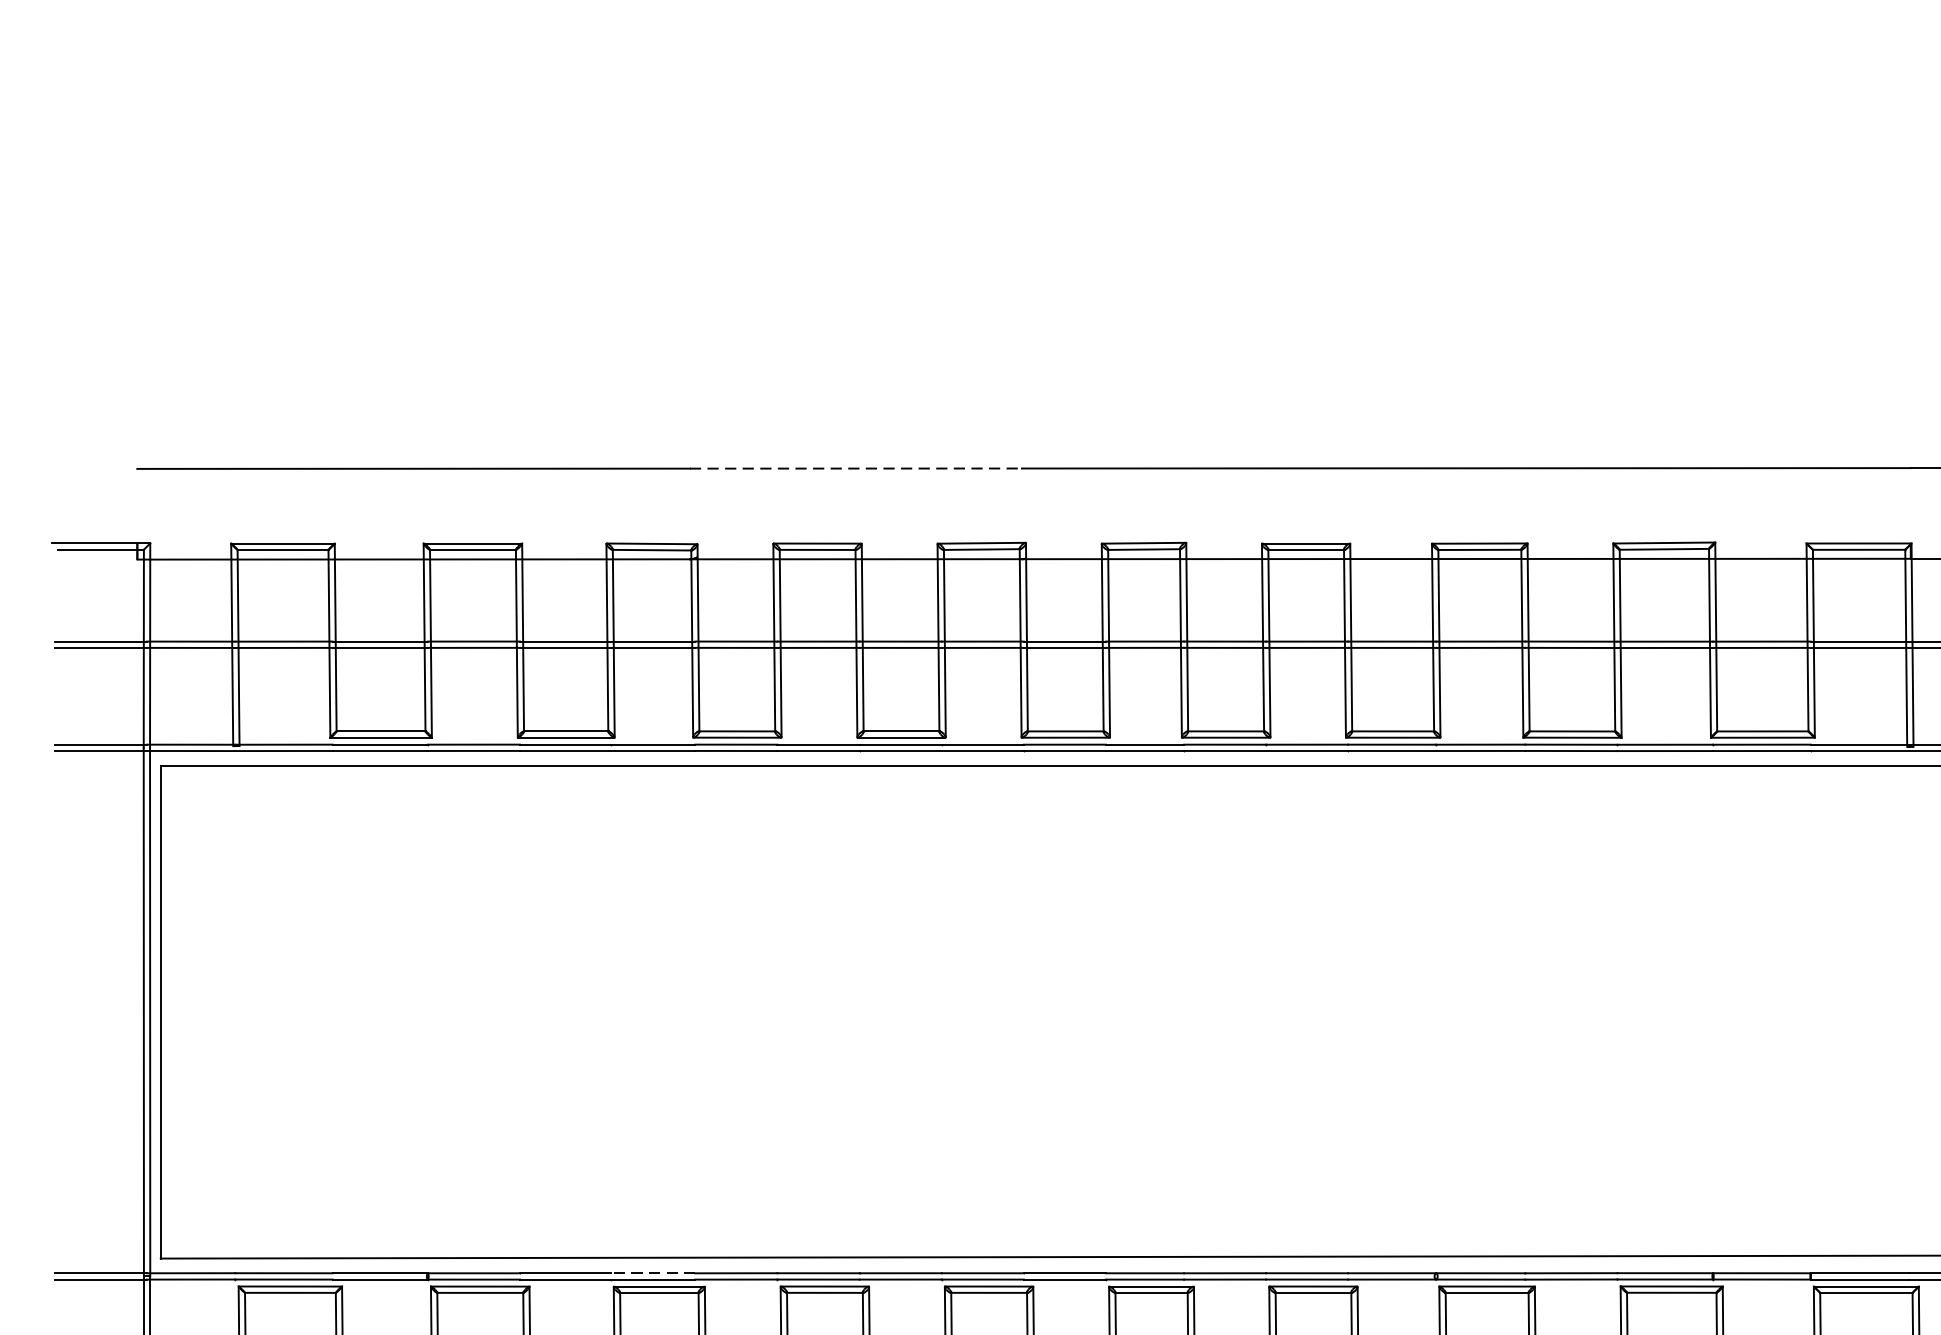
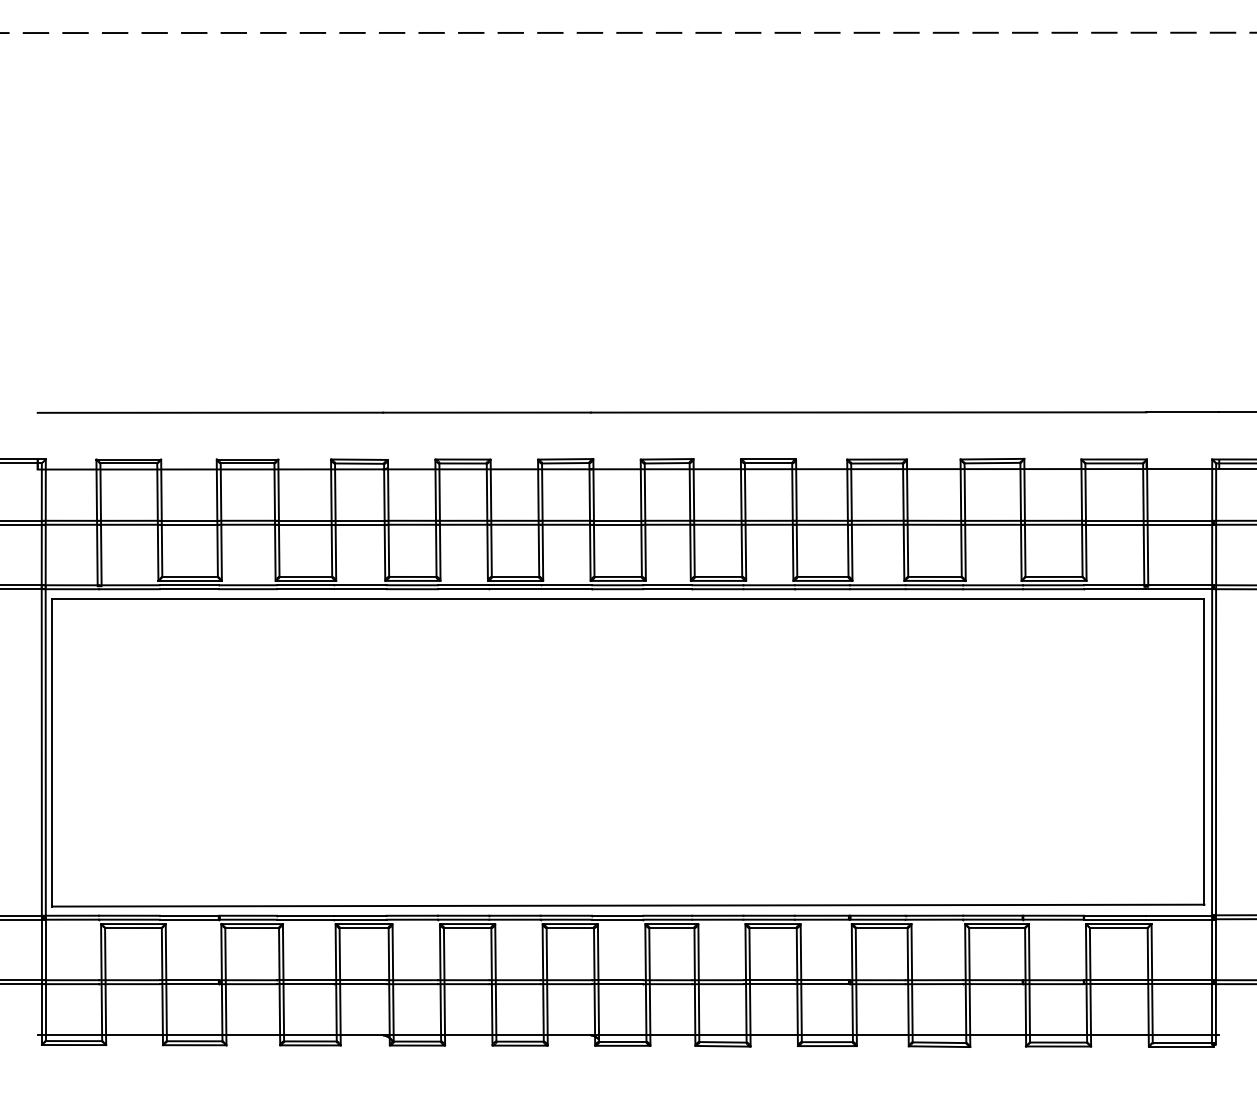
line: (856, 468) -> (487, 412), dashed -> solid
line: (653, 1272) -> (360, 915), dashed -> solid

